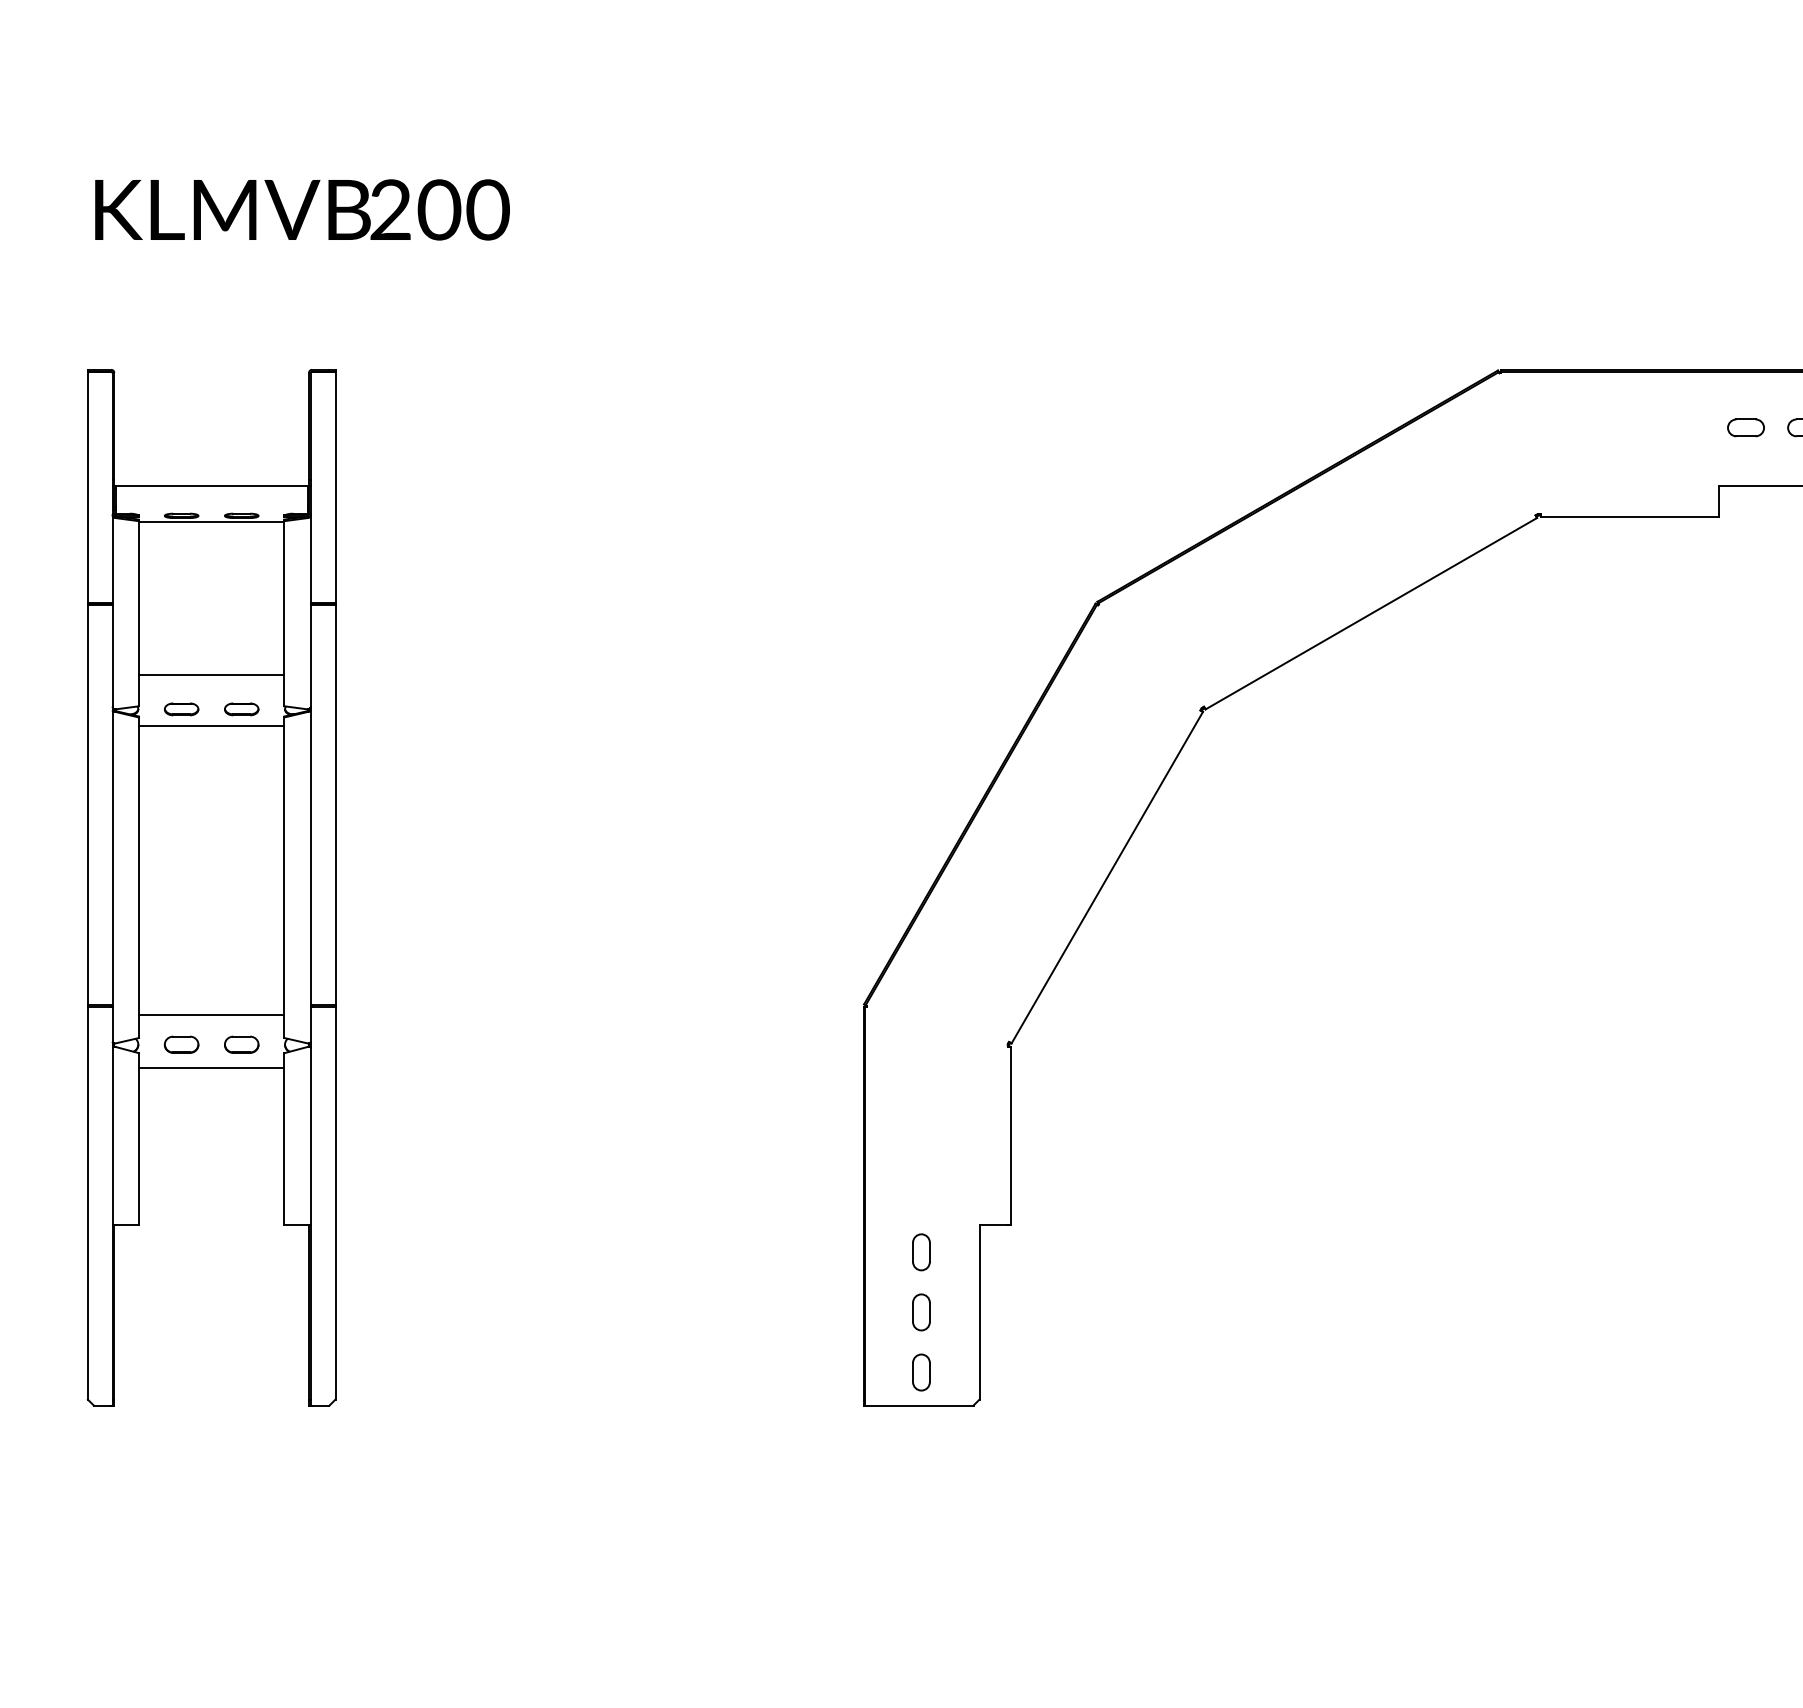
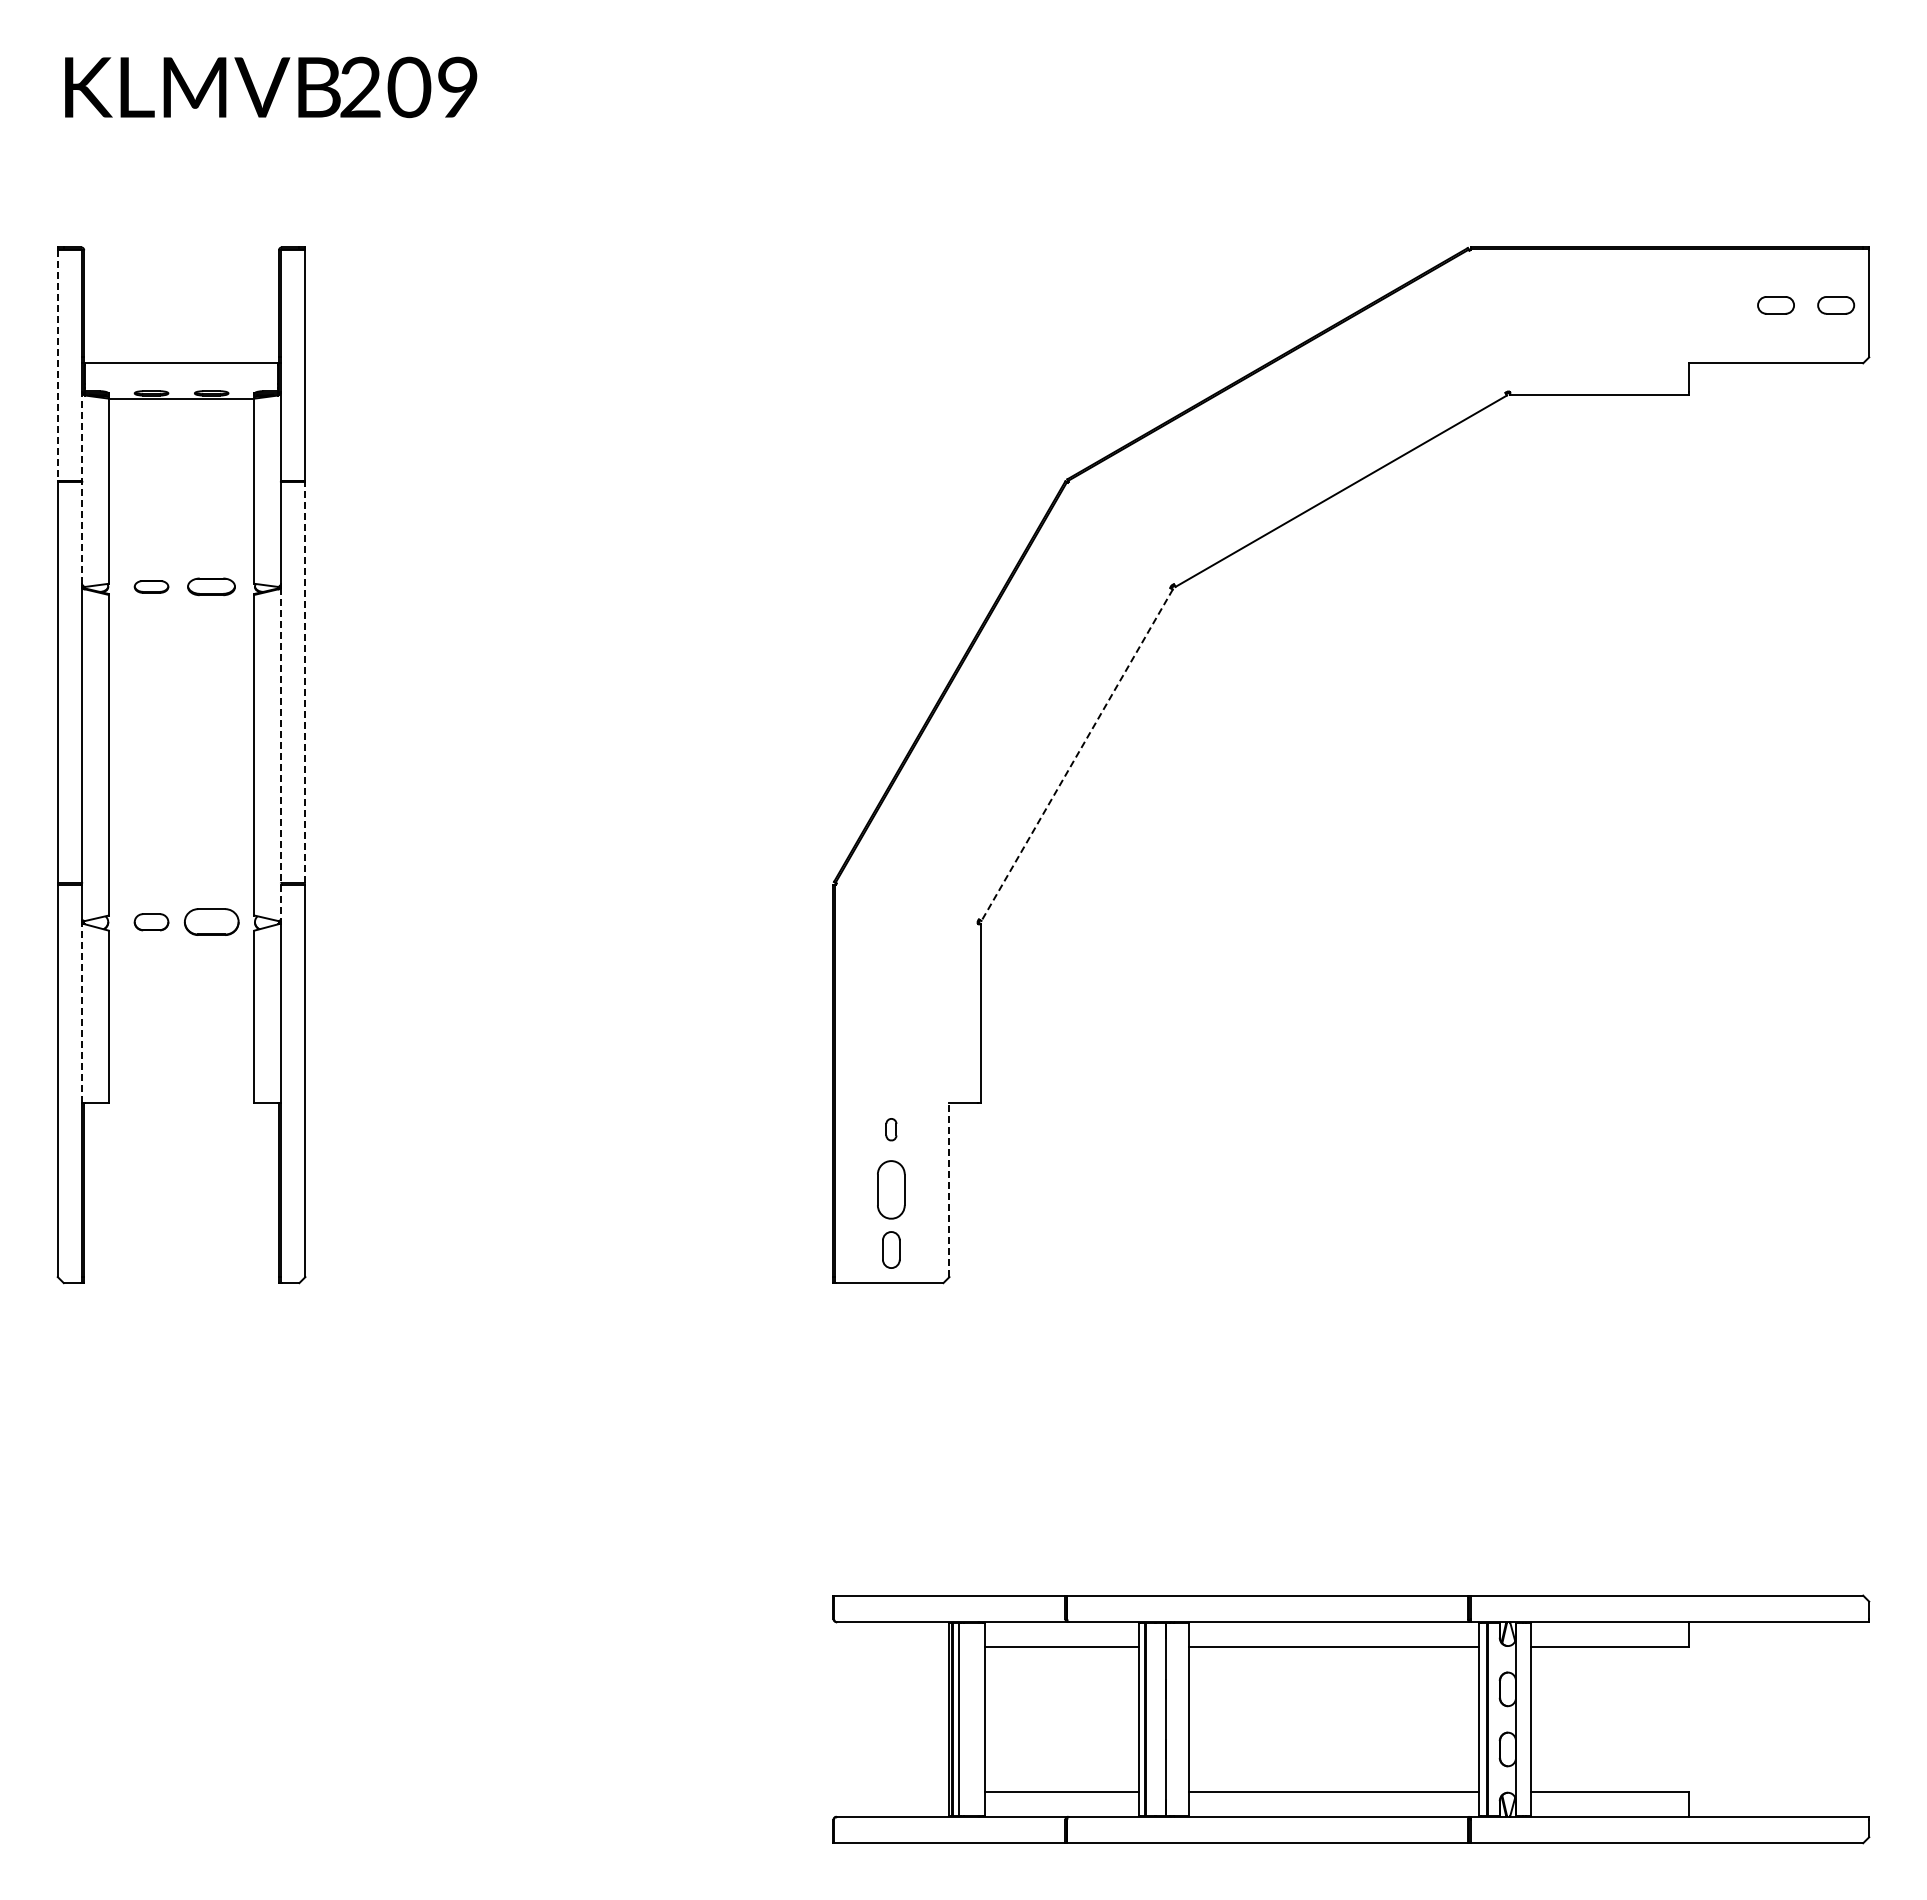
text: (487, 210) -> (457, 87), 200 -> 209
part: (1745, 428) -> (1715, 305), removed
line: (87, 488) -> (57, 365), solid -> dashed
line: (112, 611) -> (82, 488), solid -> dashed
line: (211, 675) -> (181, 552), removed
part: (241, 709) -> (211, 586), size x1.4
line: (211, 726) -> (181, 603), removed
line: (335, 805) -> (305, 682), solid -> dashed
line: (310, 876) -> (280, 753), solid -> dashed
line: (1106, 878) -> (1076, 755), solid -> dashed
line: (211, 1015) -> (181, 892), removed
part: (241, 1045) -> (211, 922), size x1.6
line: (211, 1068) -> (181, 945), removed
line: (112, 1136) -> (82, 1013), solid -> dashed
part: (921, 1252) -> (891, 1129), size x0.6
part: (921, 1312) -> (891, 1189), size x1.6
line: (979, 1312) -> (949, 1189), solid -> dashed

